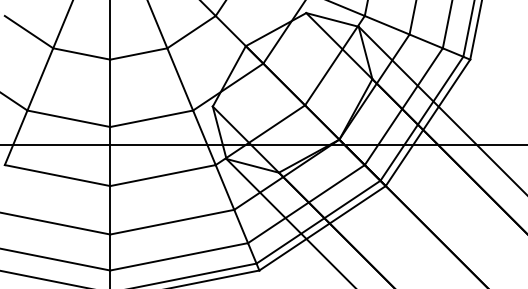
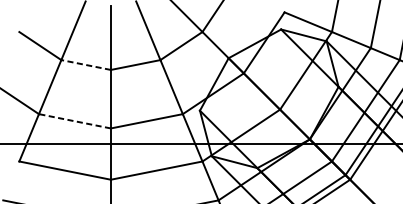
line: (81, 53) -> (85, 64), solid -> dashed
line: (68, 118) -> (74, 121), solid -> dashed

